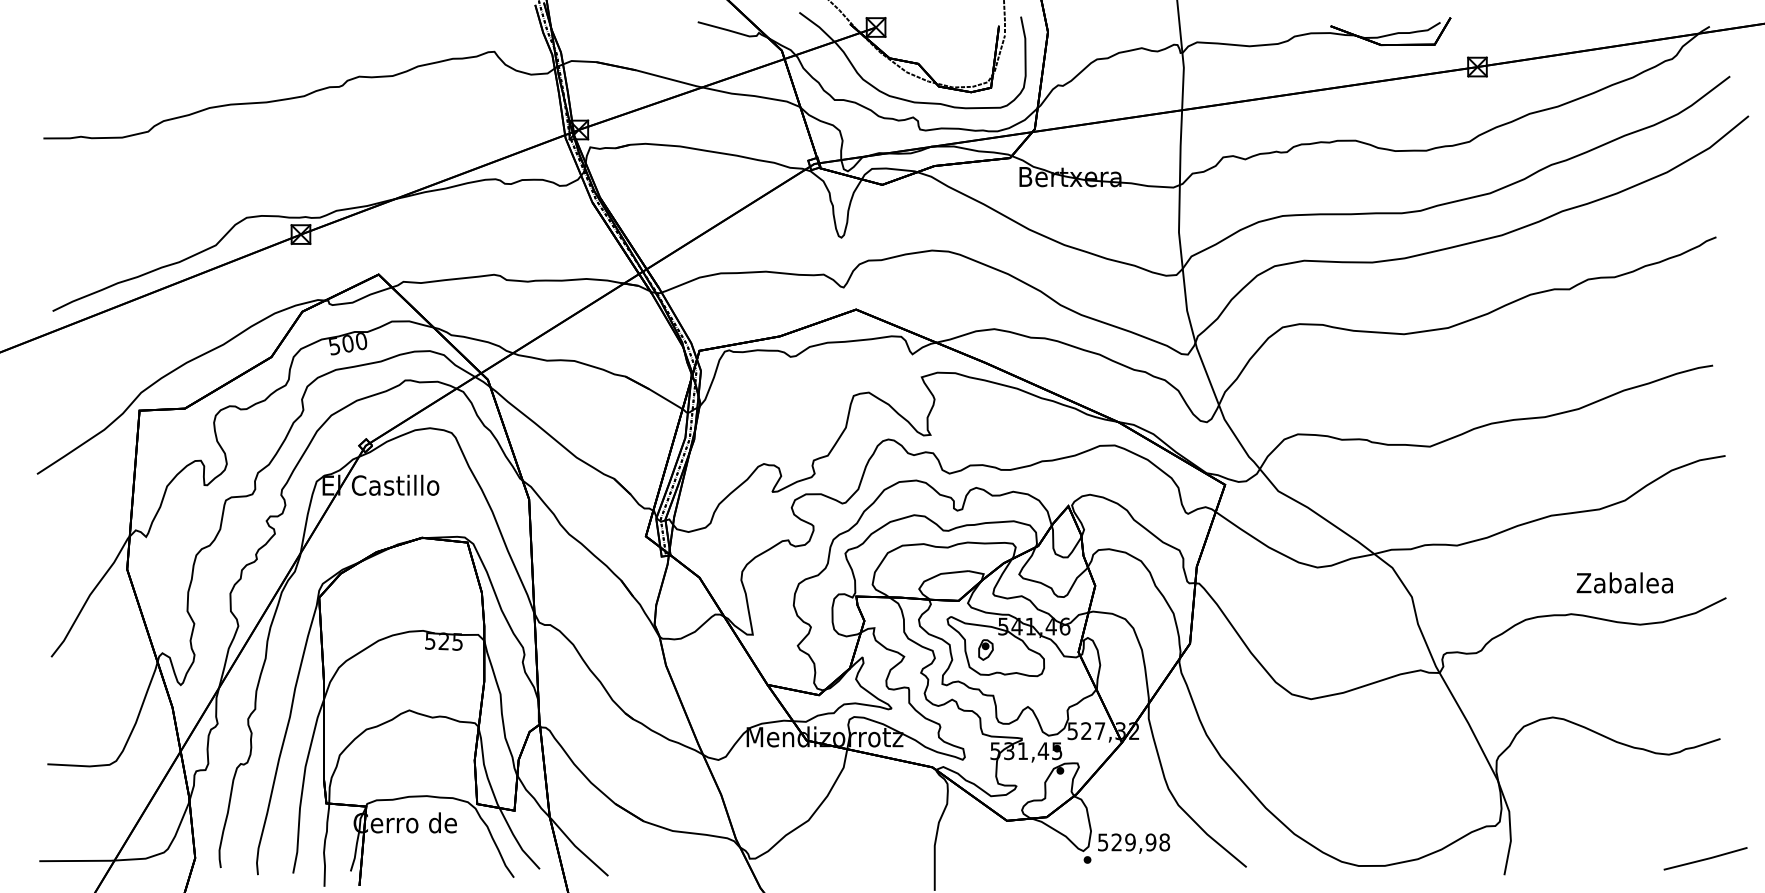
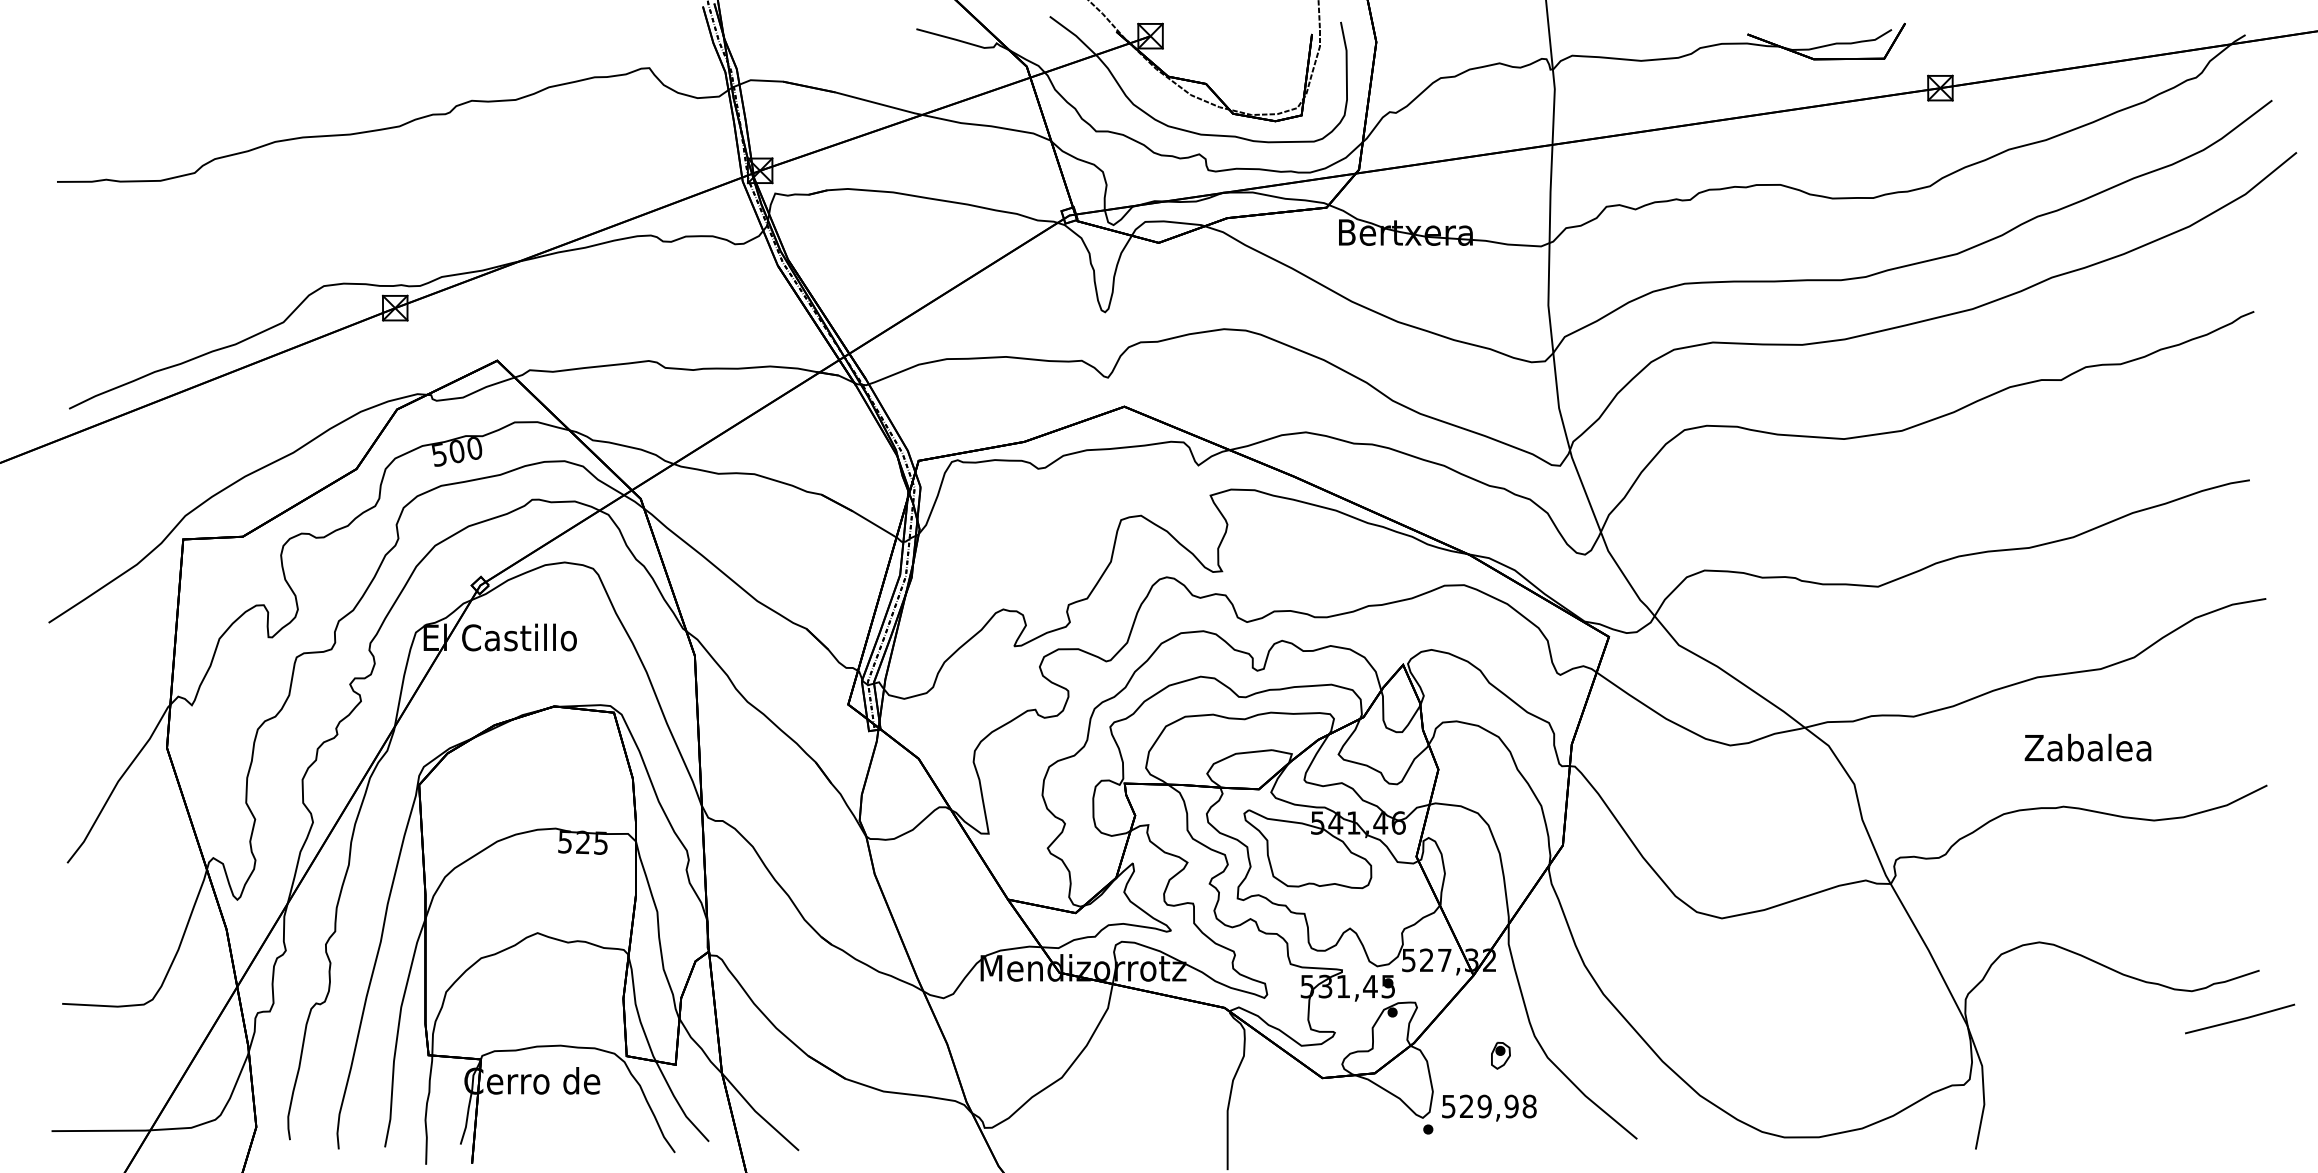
text: (1624, 582) -> (2087, 747), moved
part: (985, 649) -> (1500, 1055), moved
line: (1705, 858) -> (2240, 1018), moved

